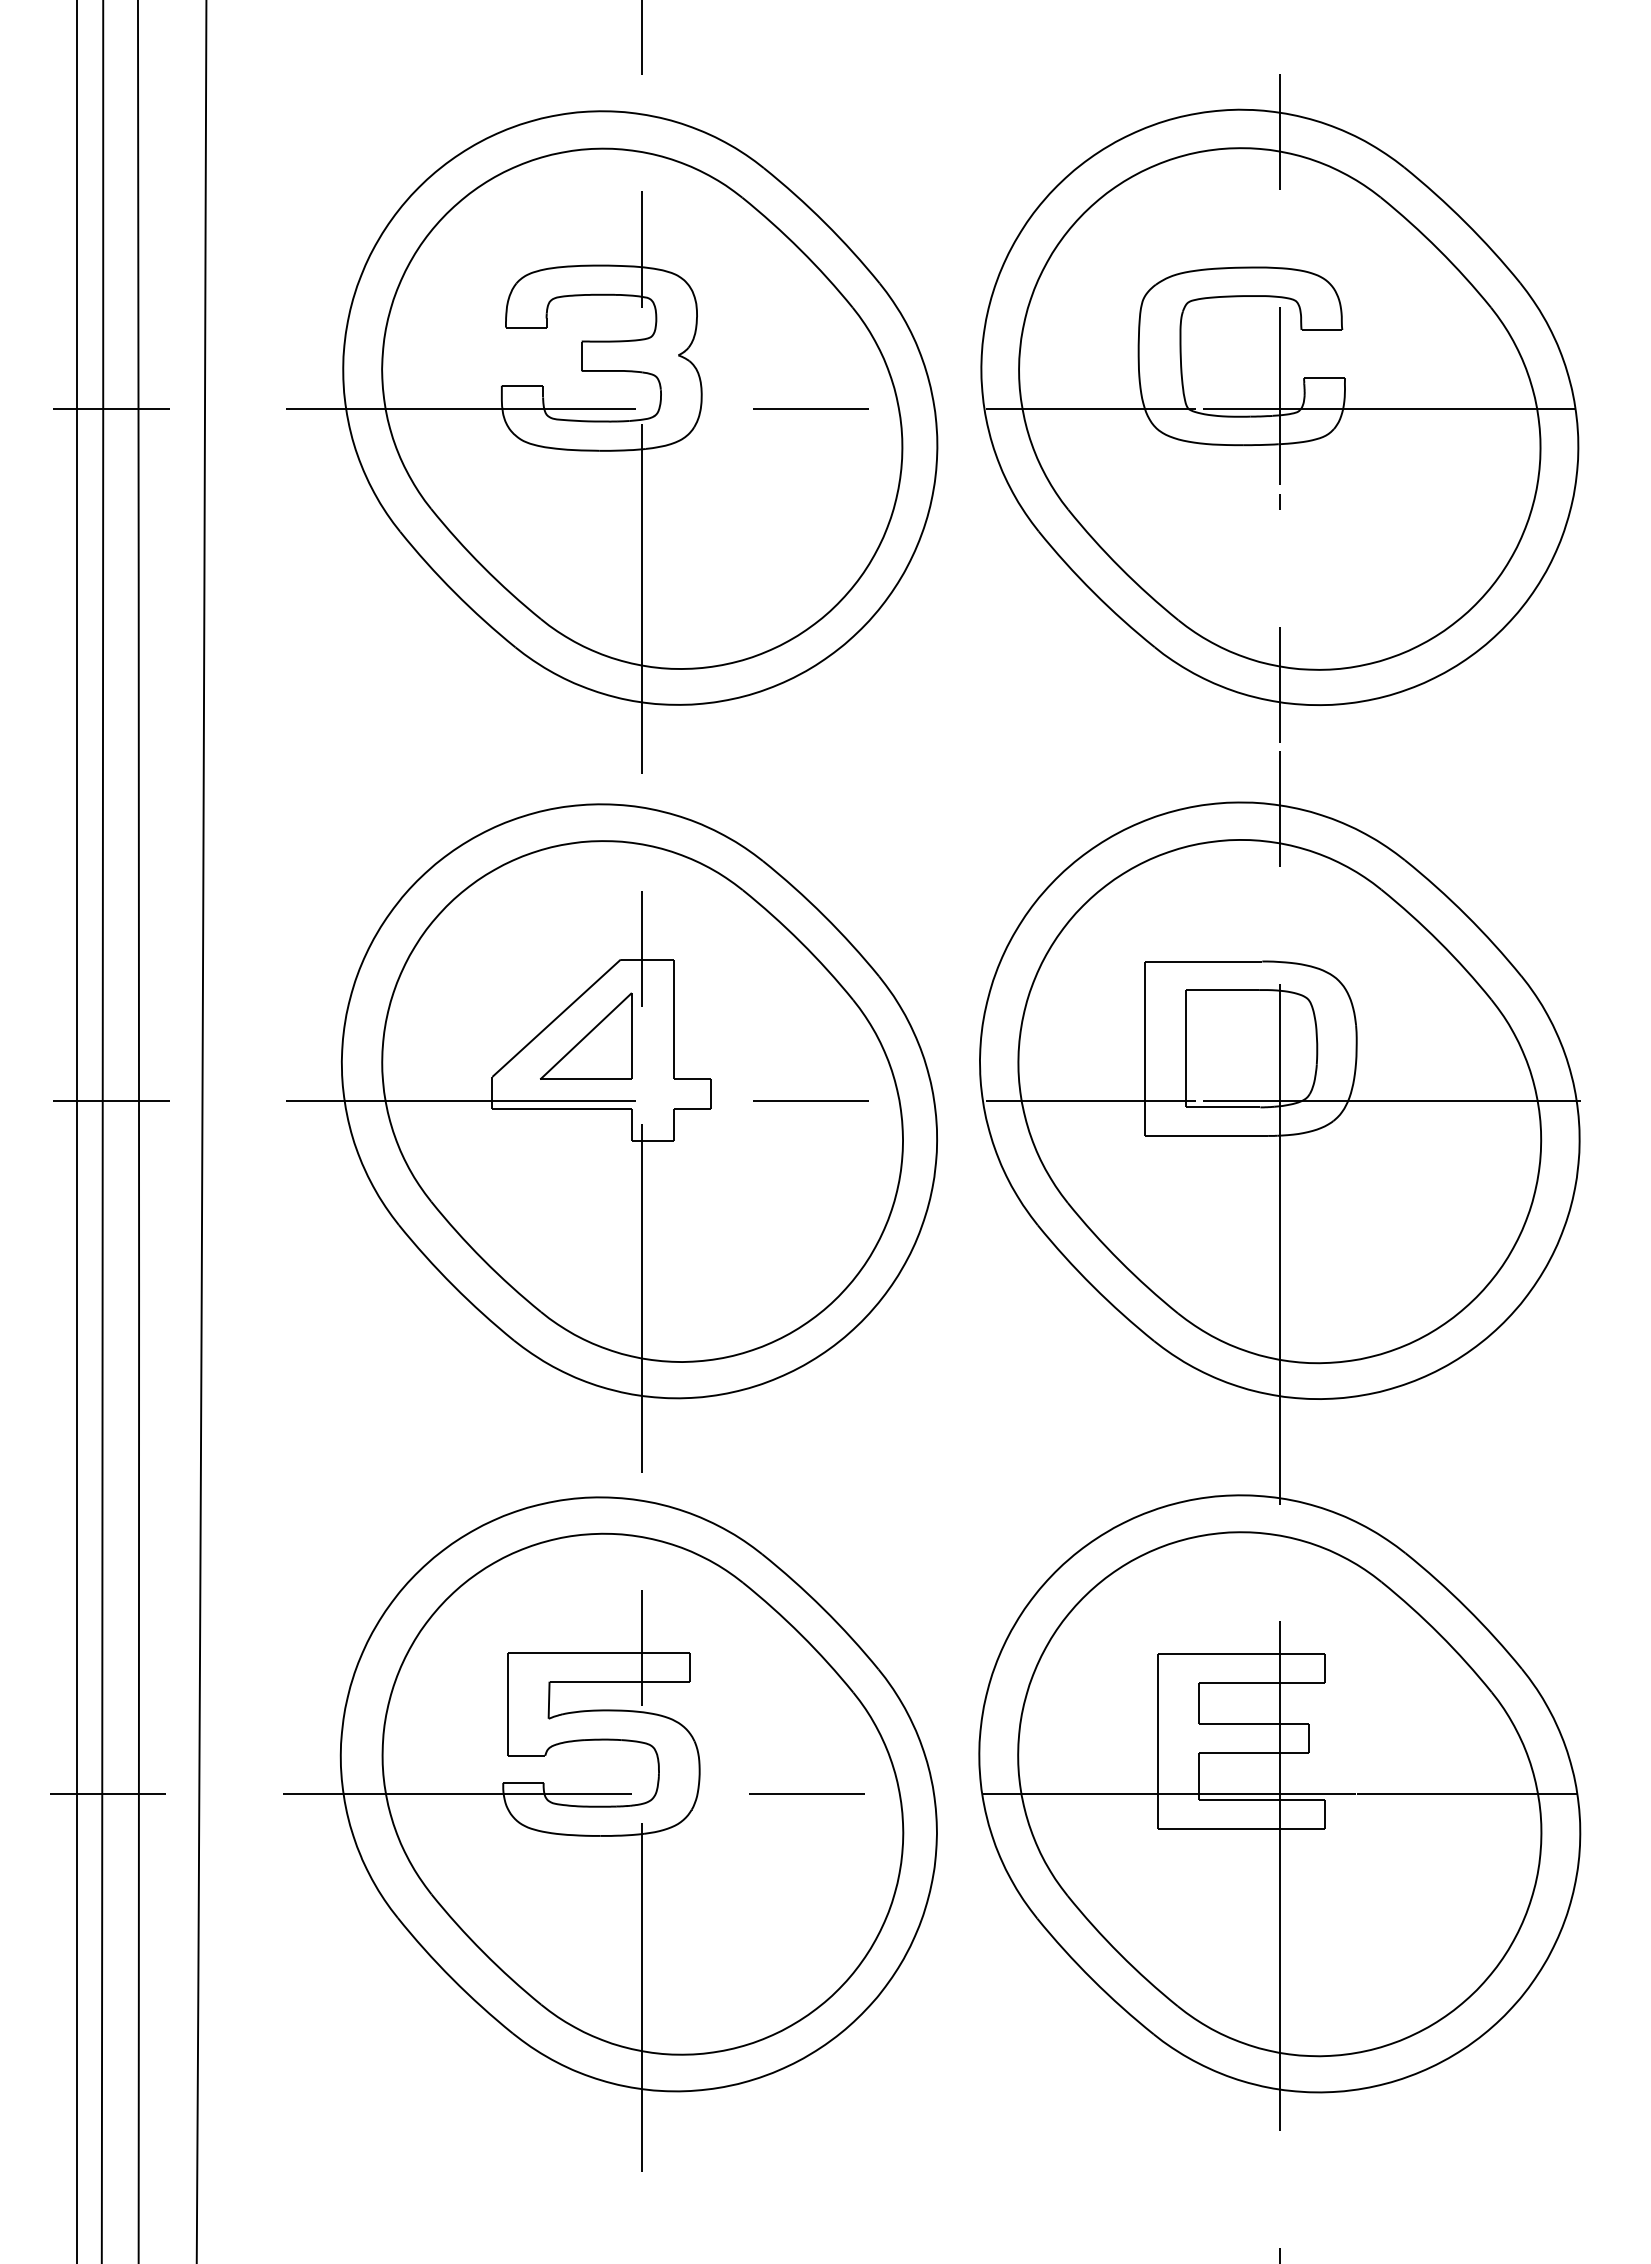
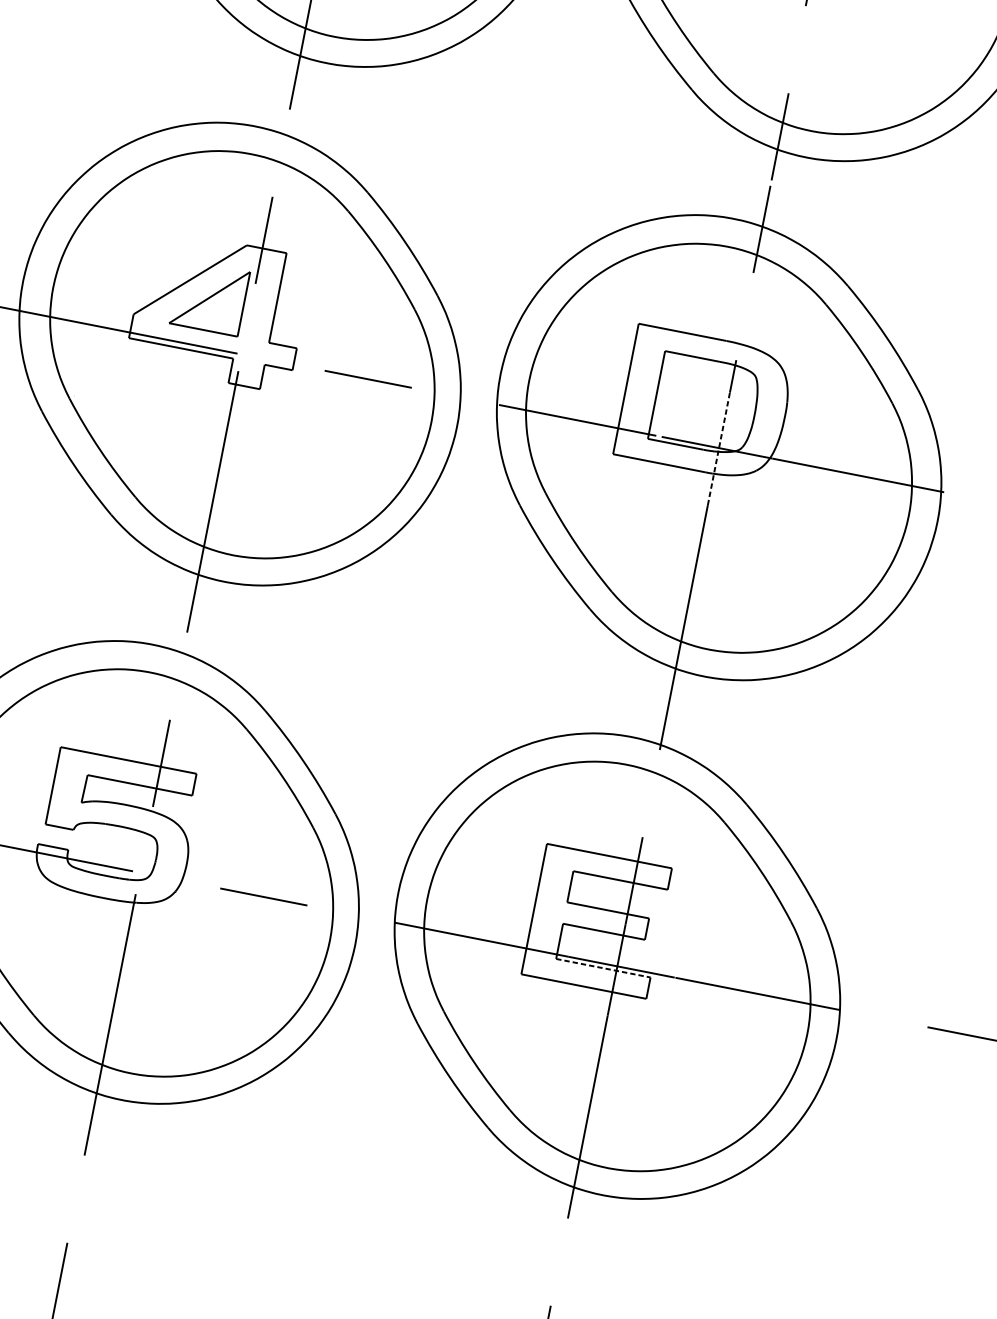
line: (1279, 1101) -> (718, 448), solid -> dashed
line: (1262, 1800) -> (603, 968), solid -> dashed

